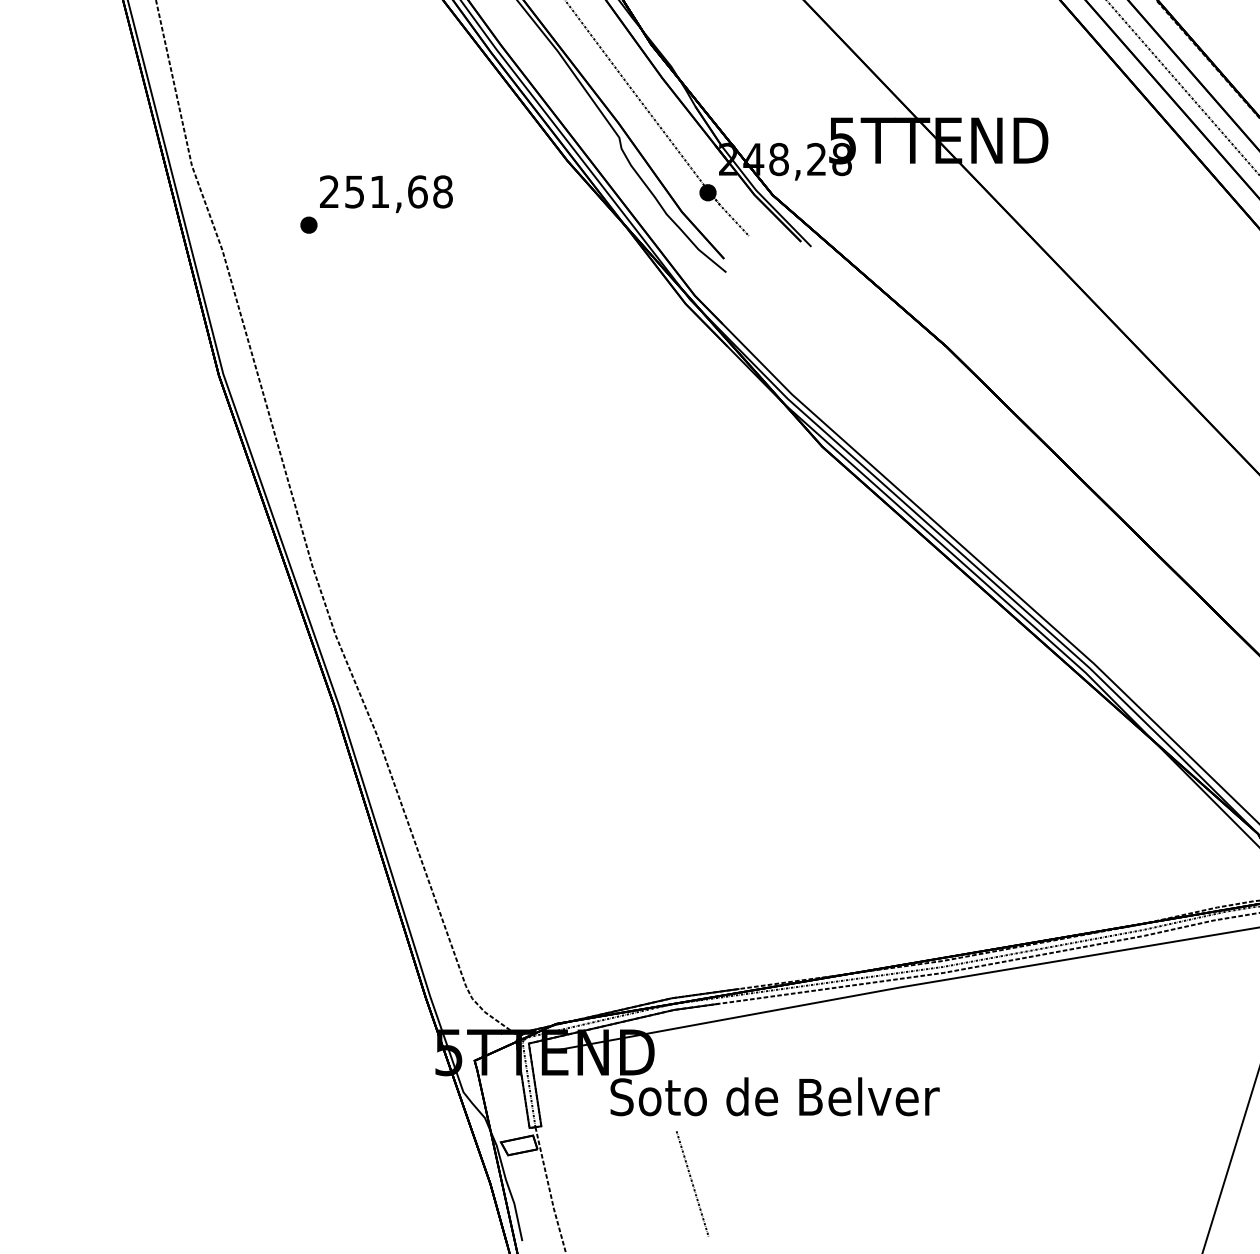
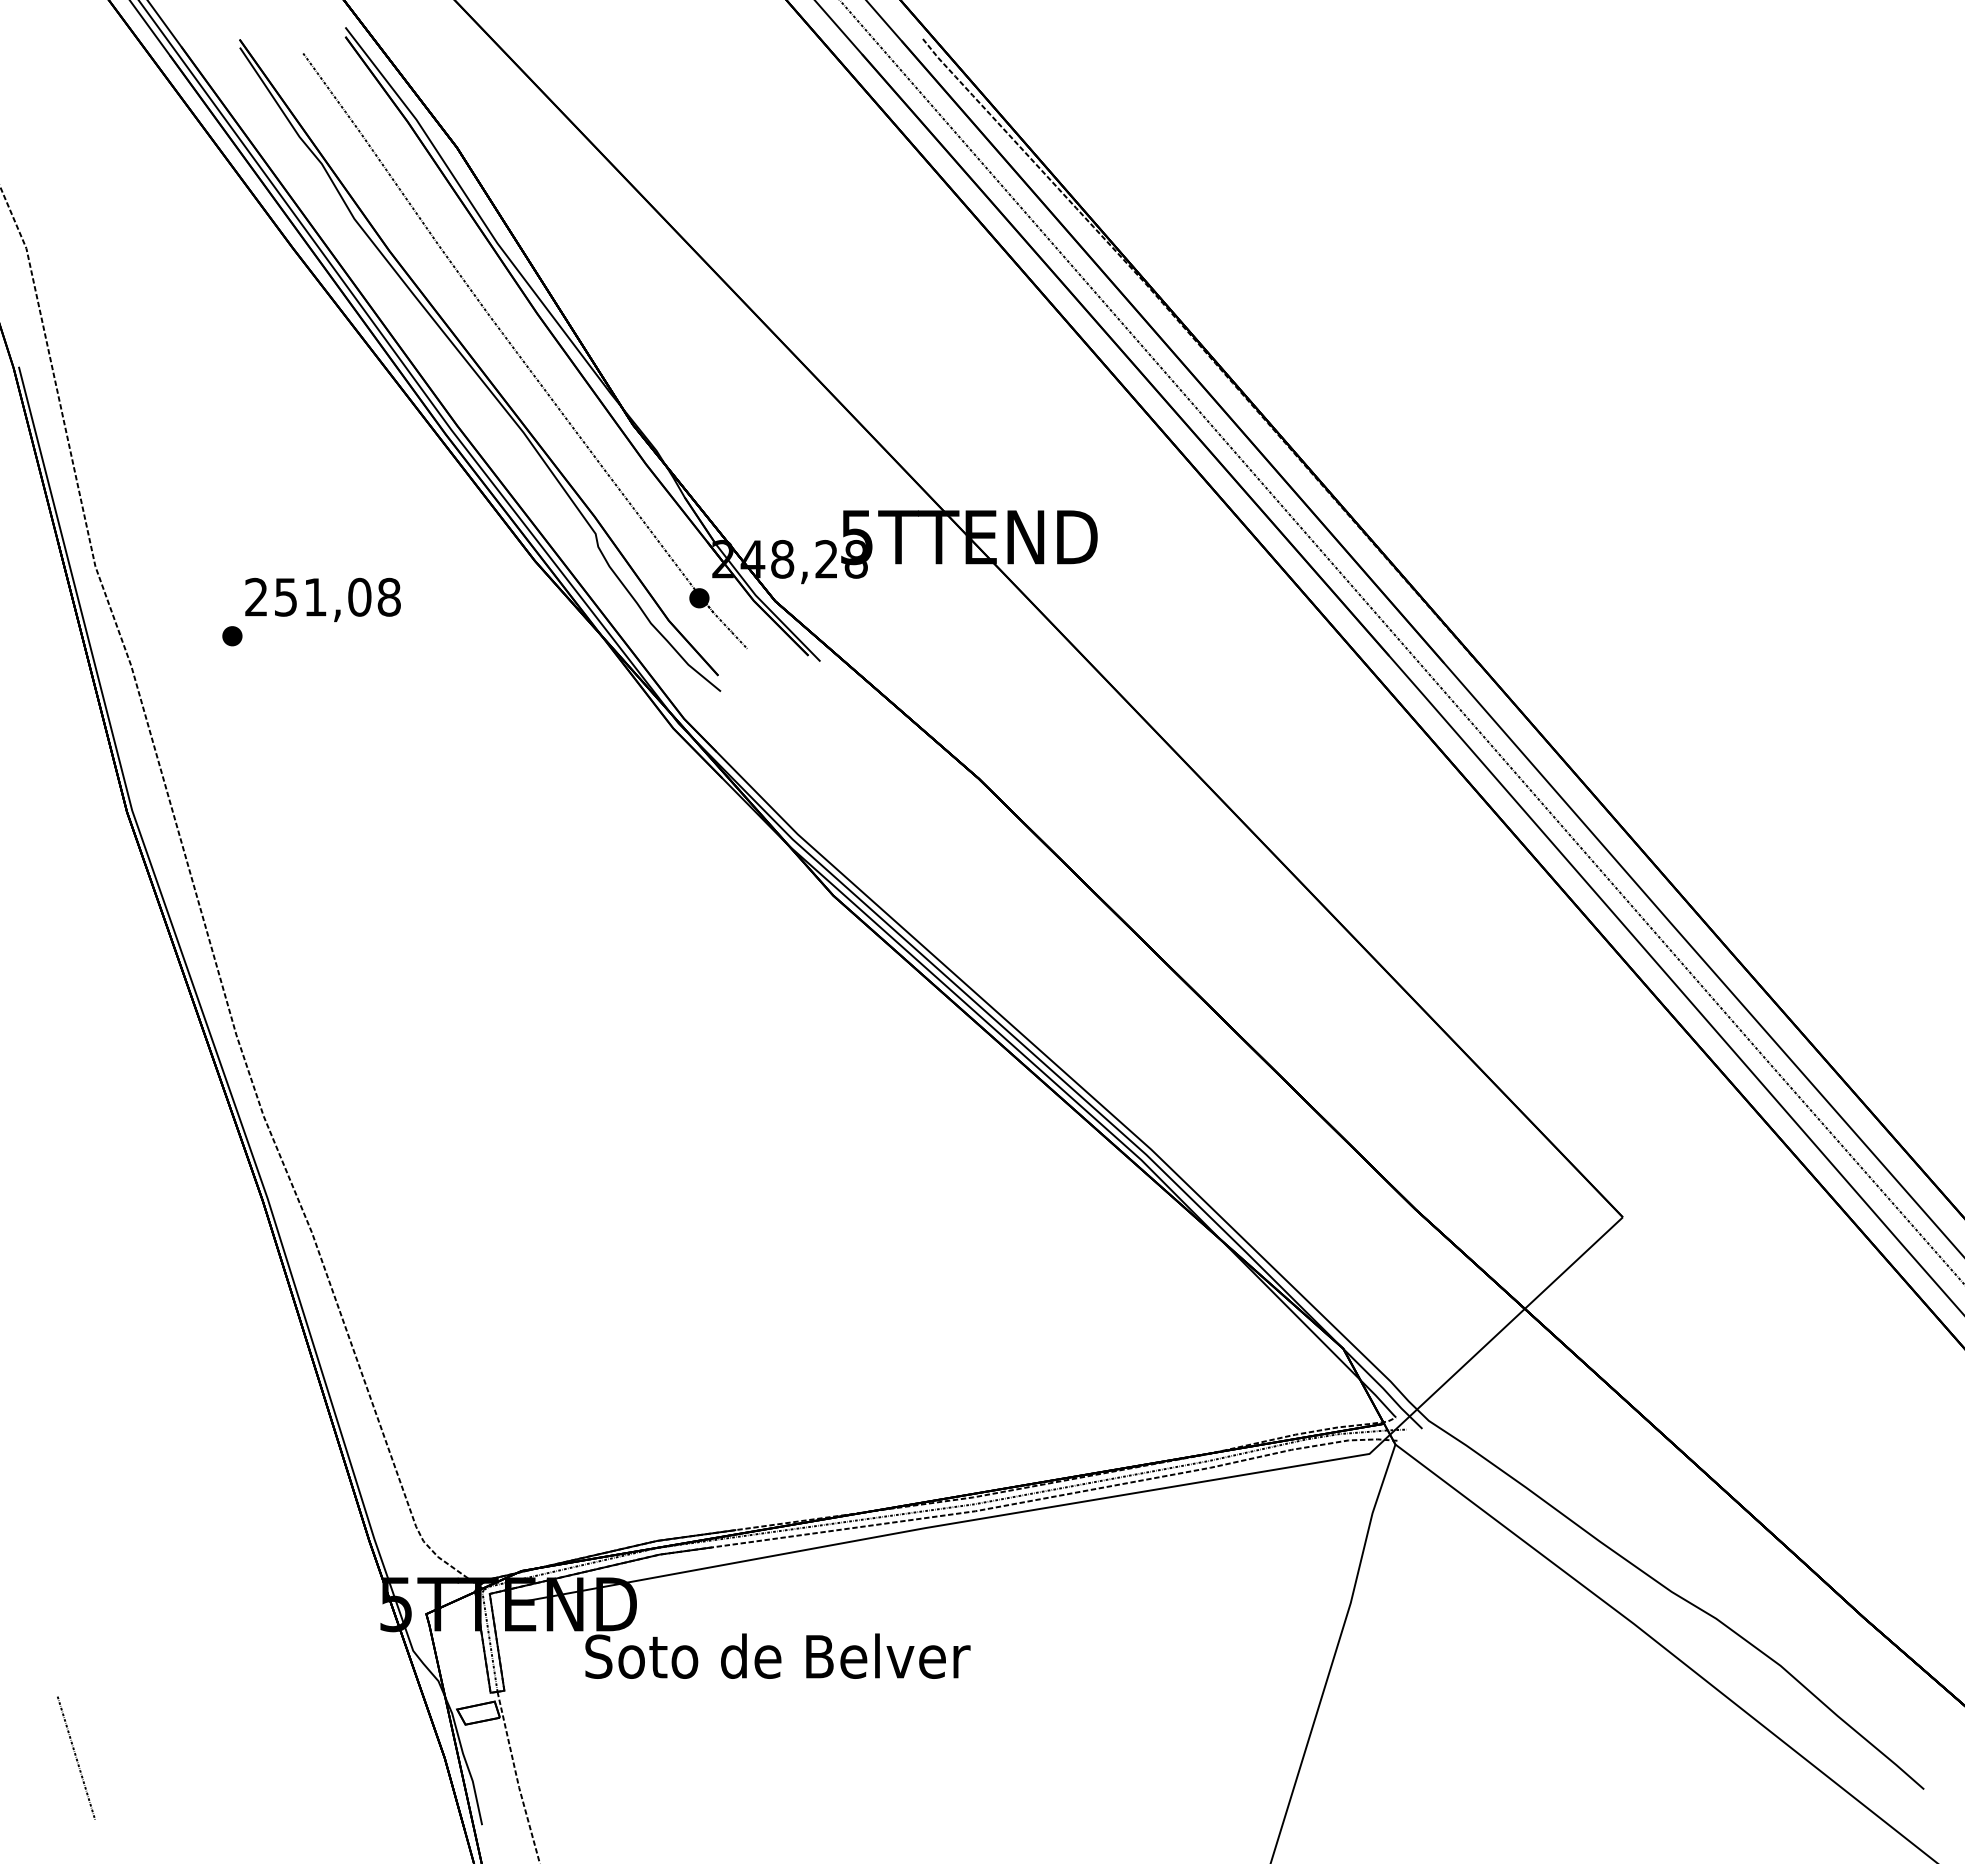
text: (417, 191) -> (359, 596), 251,68 -> 251,08
curve: (692, 1183) -> (76, 1757), moved

